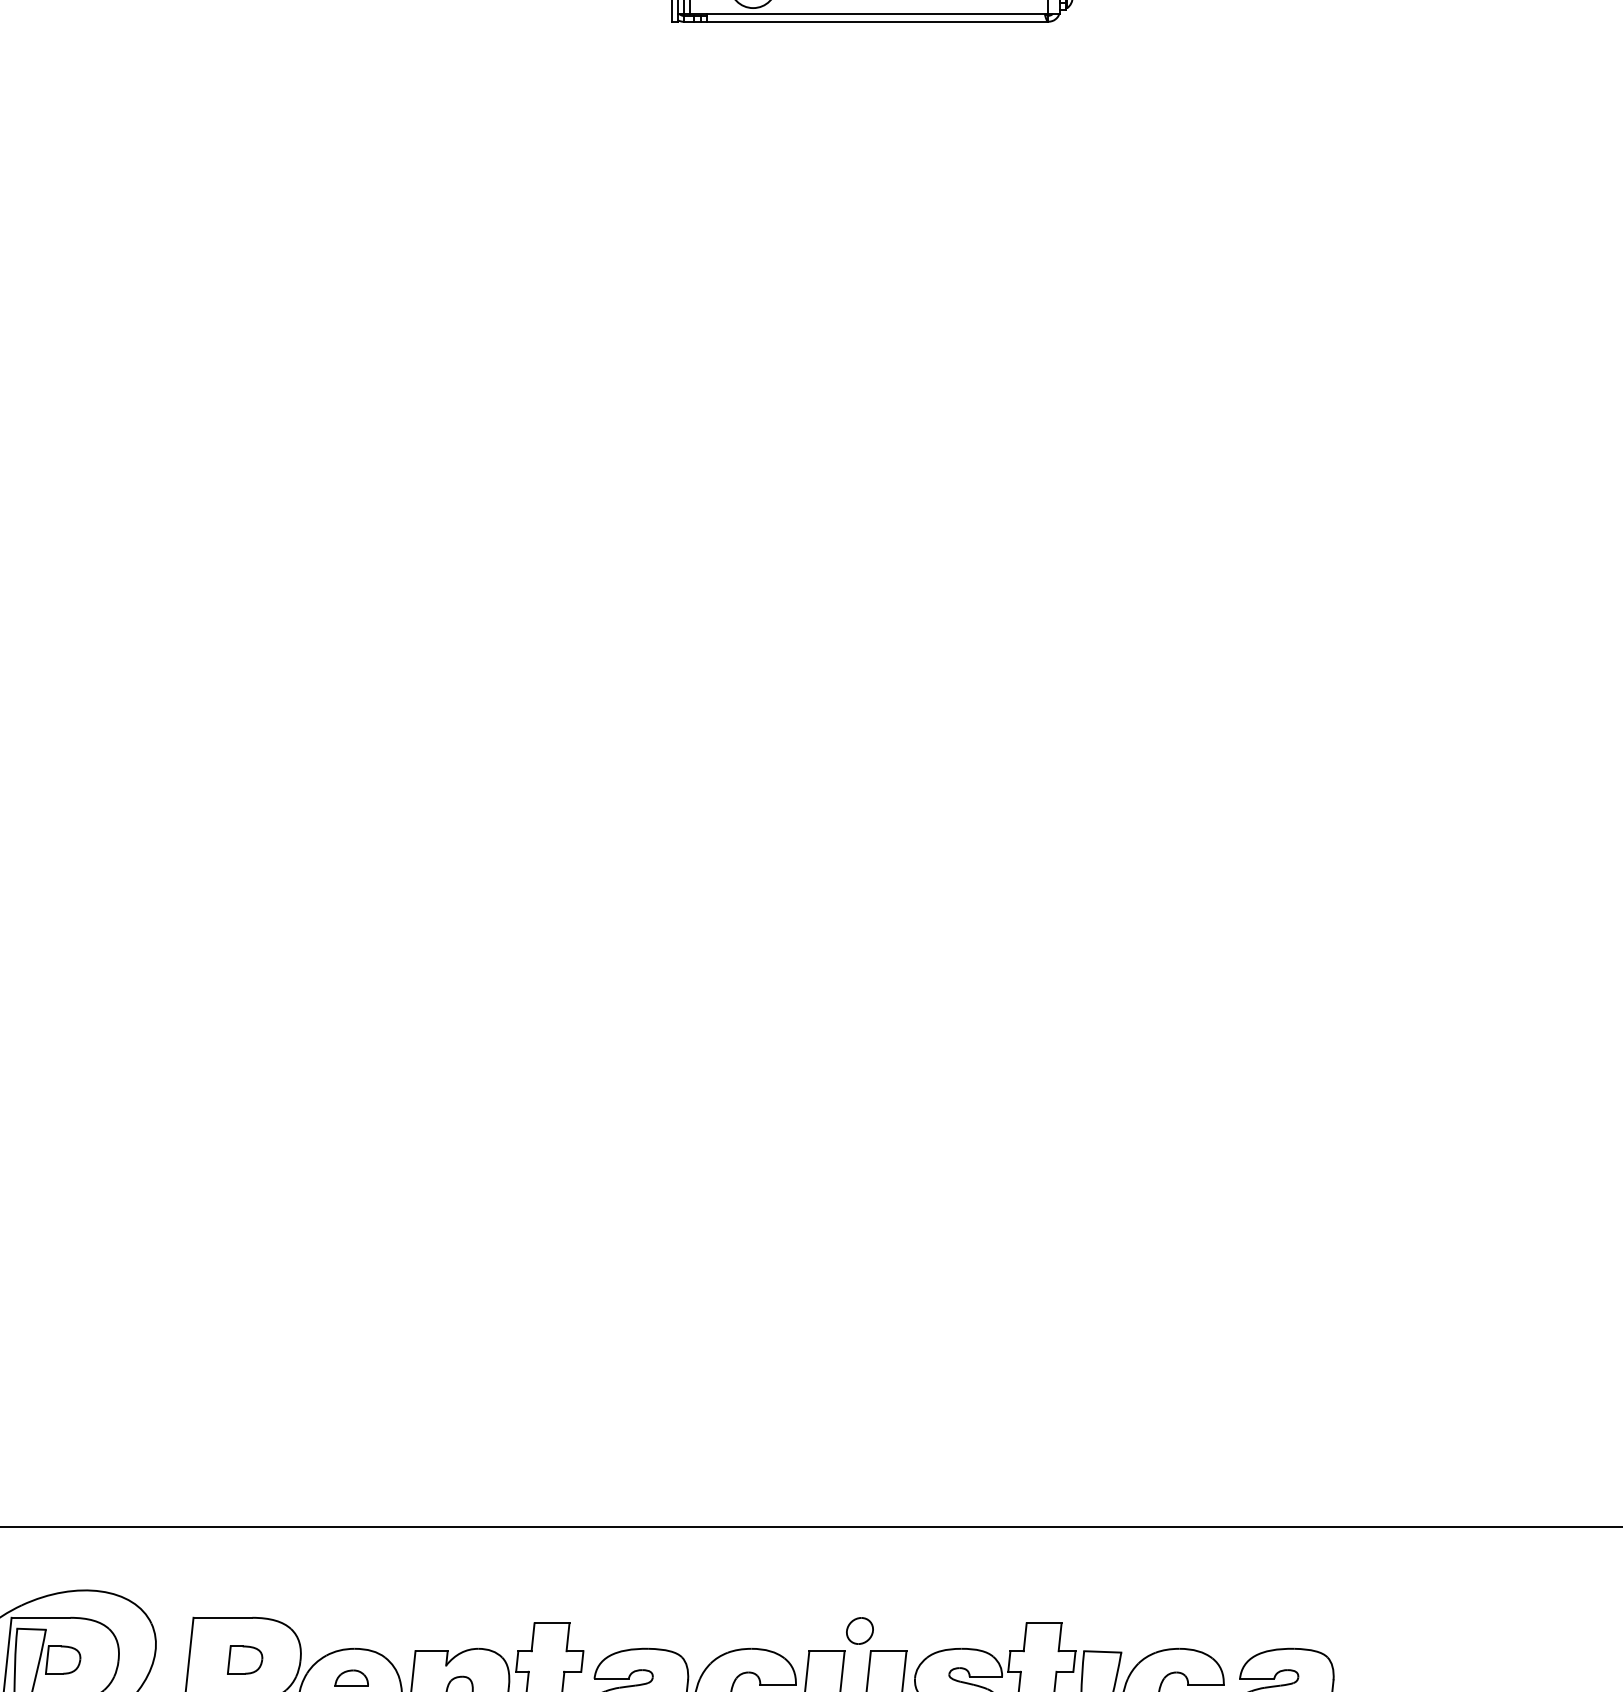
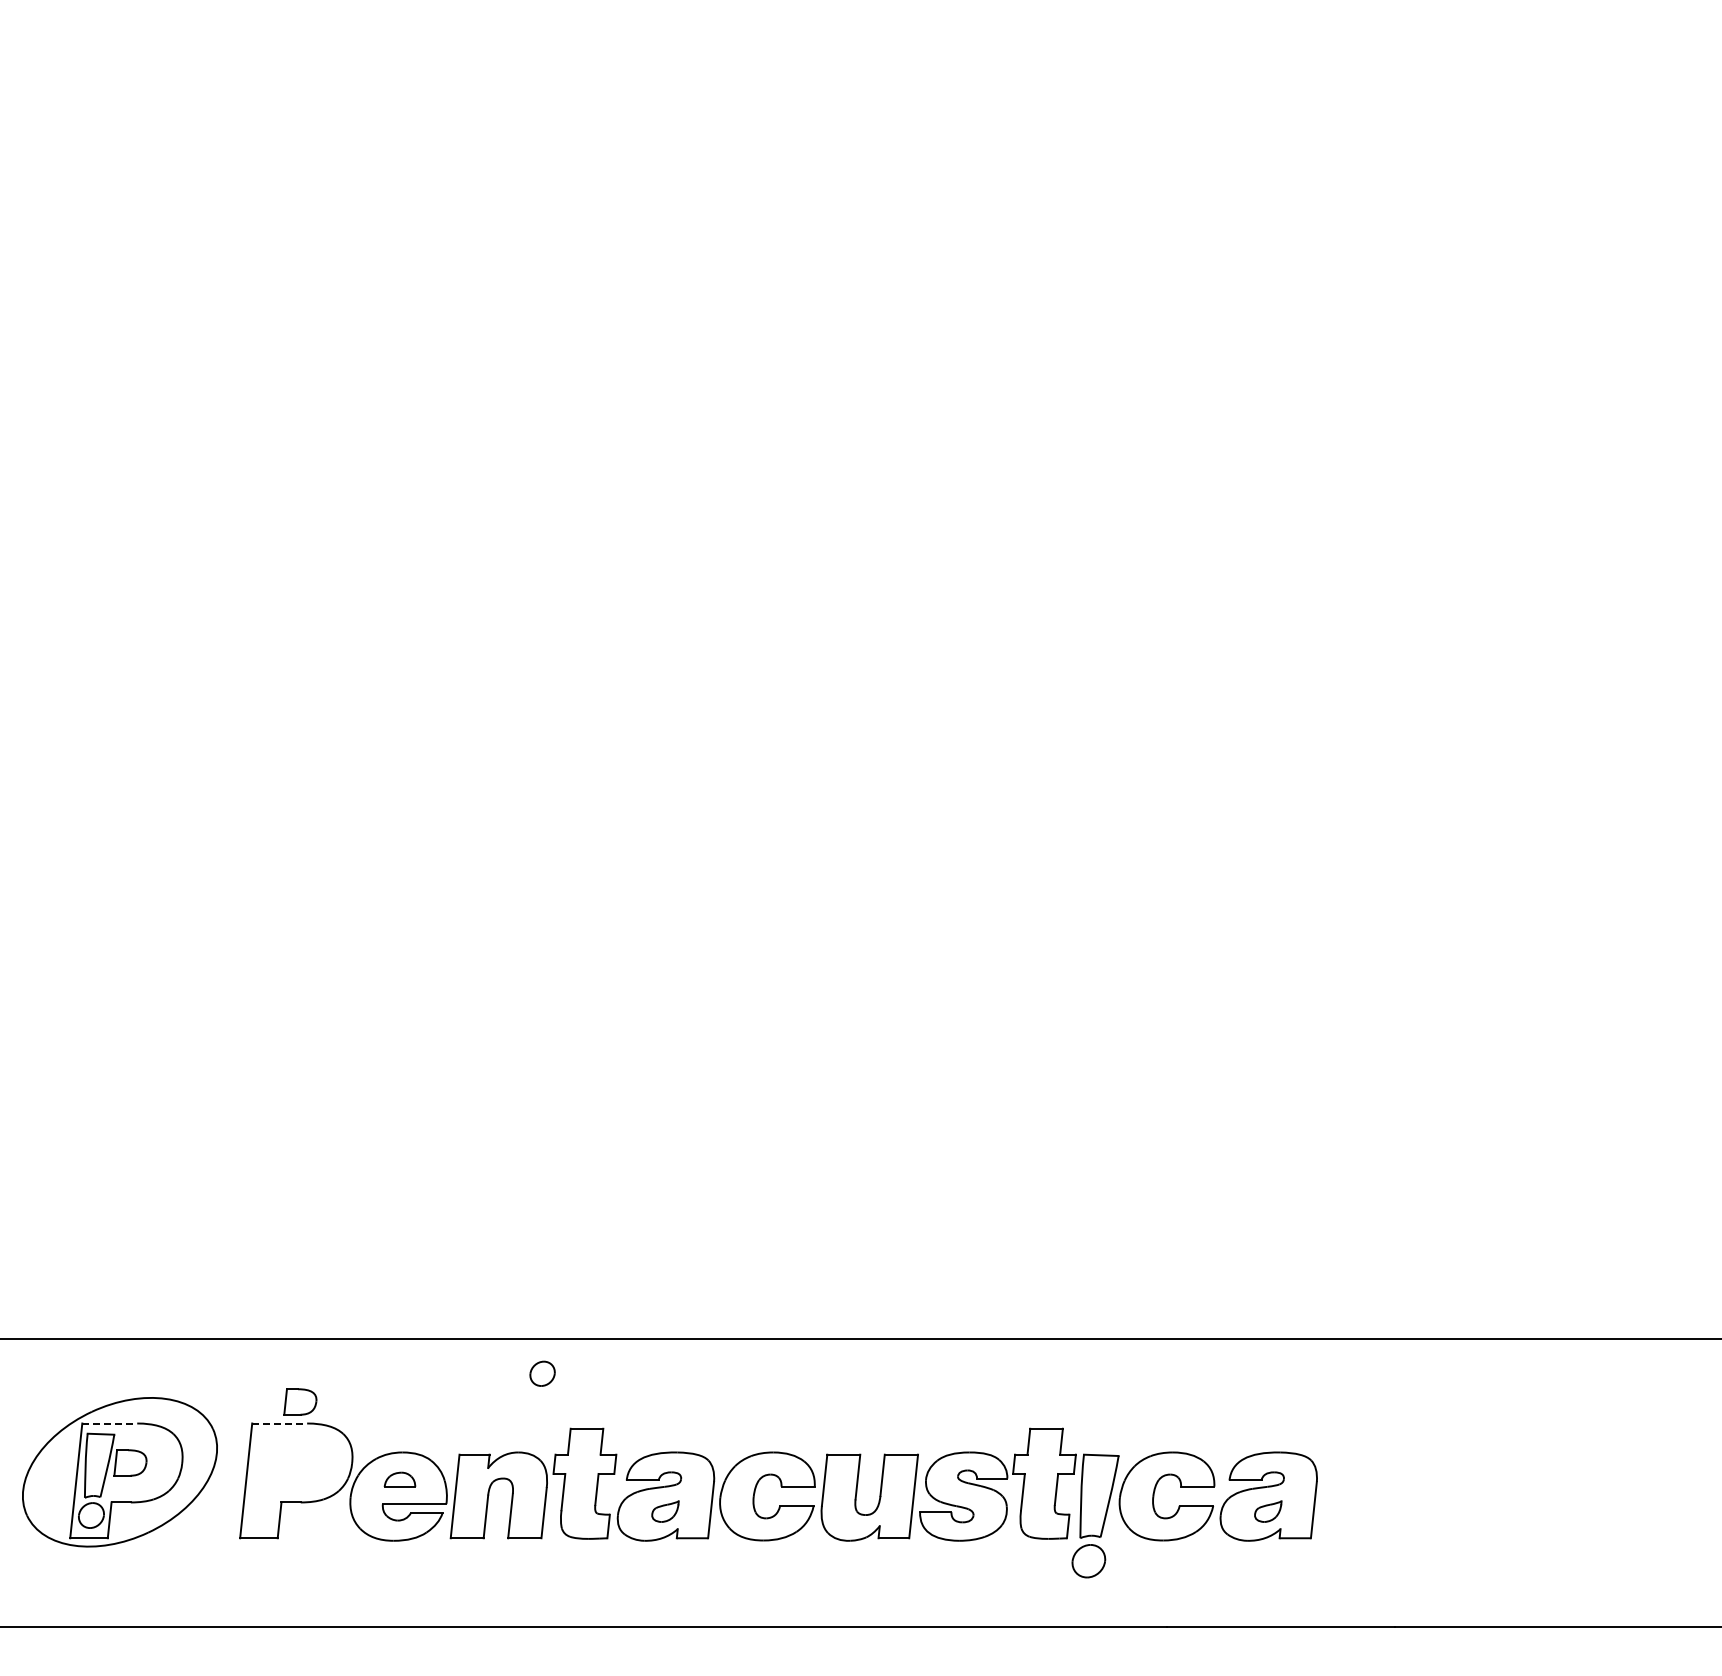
line: (41, 1617) -> (110, 1423), solid -> dashed
line: (223, 1617) -> (280, 1423), solid -> dashed
part: (859, 1630) -> (542, 1373), moved
part: (245, 1659) -> (300, 1401), moved

